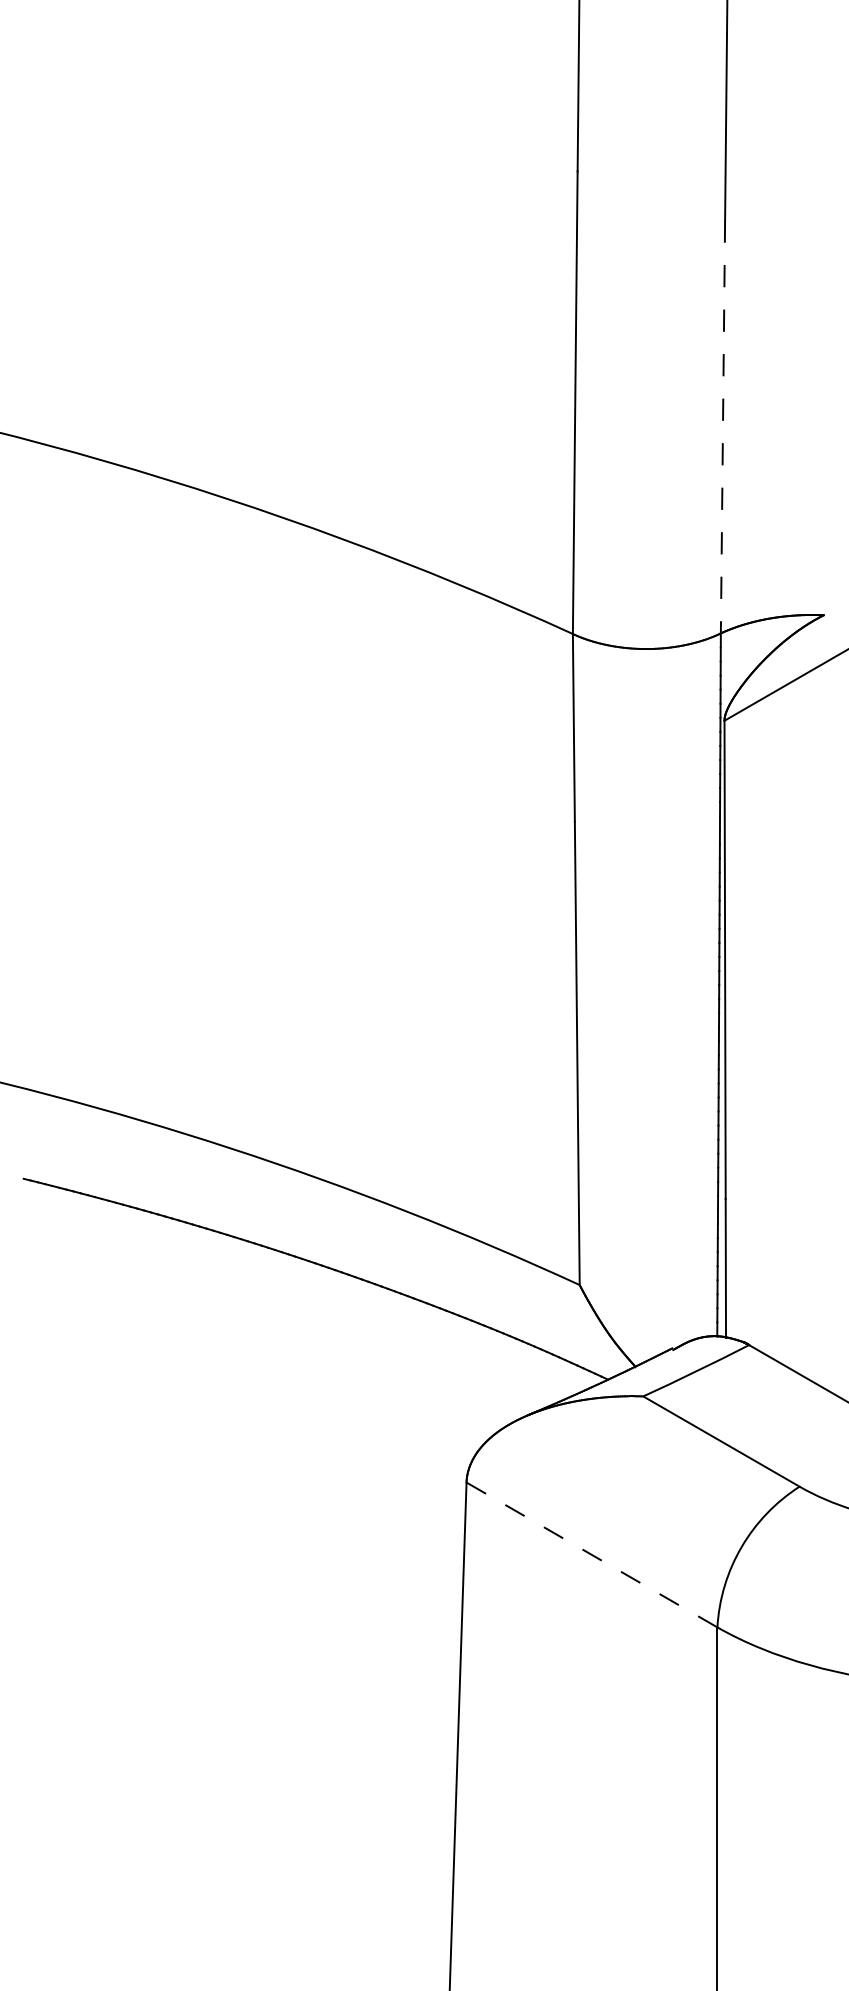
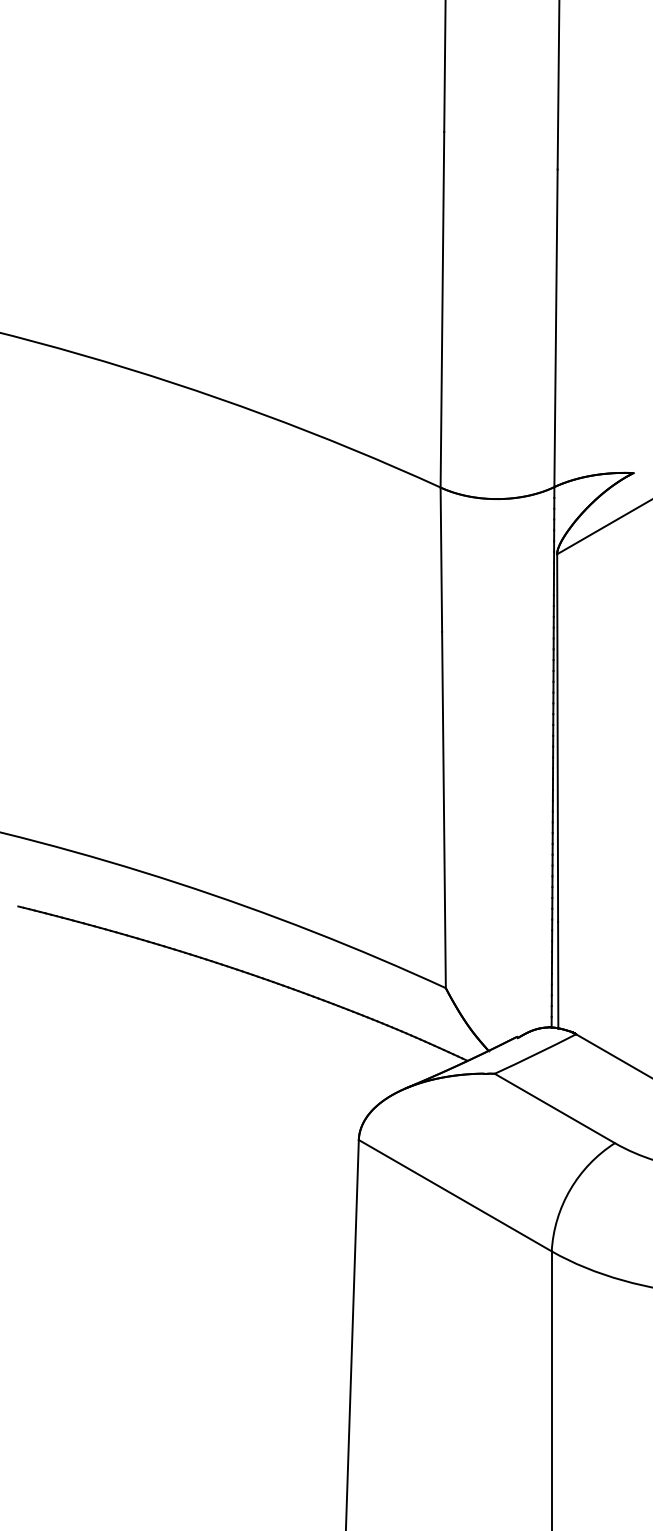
line: (723, 427) -> (556, 328), dashed -> solid
line: (590, 1554) -> (454, 1195), dashed -> solid

